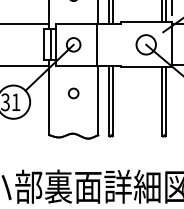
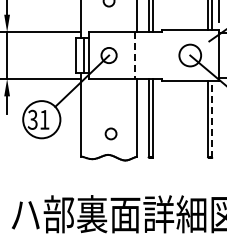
line: (96, 45) -> (134, 56), solid -> dashed
circle: (73, 93) -> (110, 133), moved
line: (166, 101) -> (212, 118), solid -> dashed

